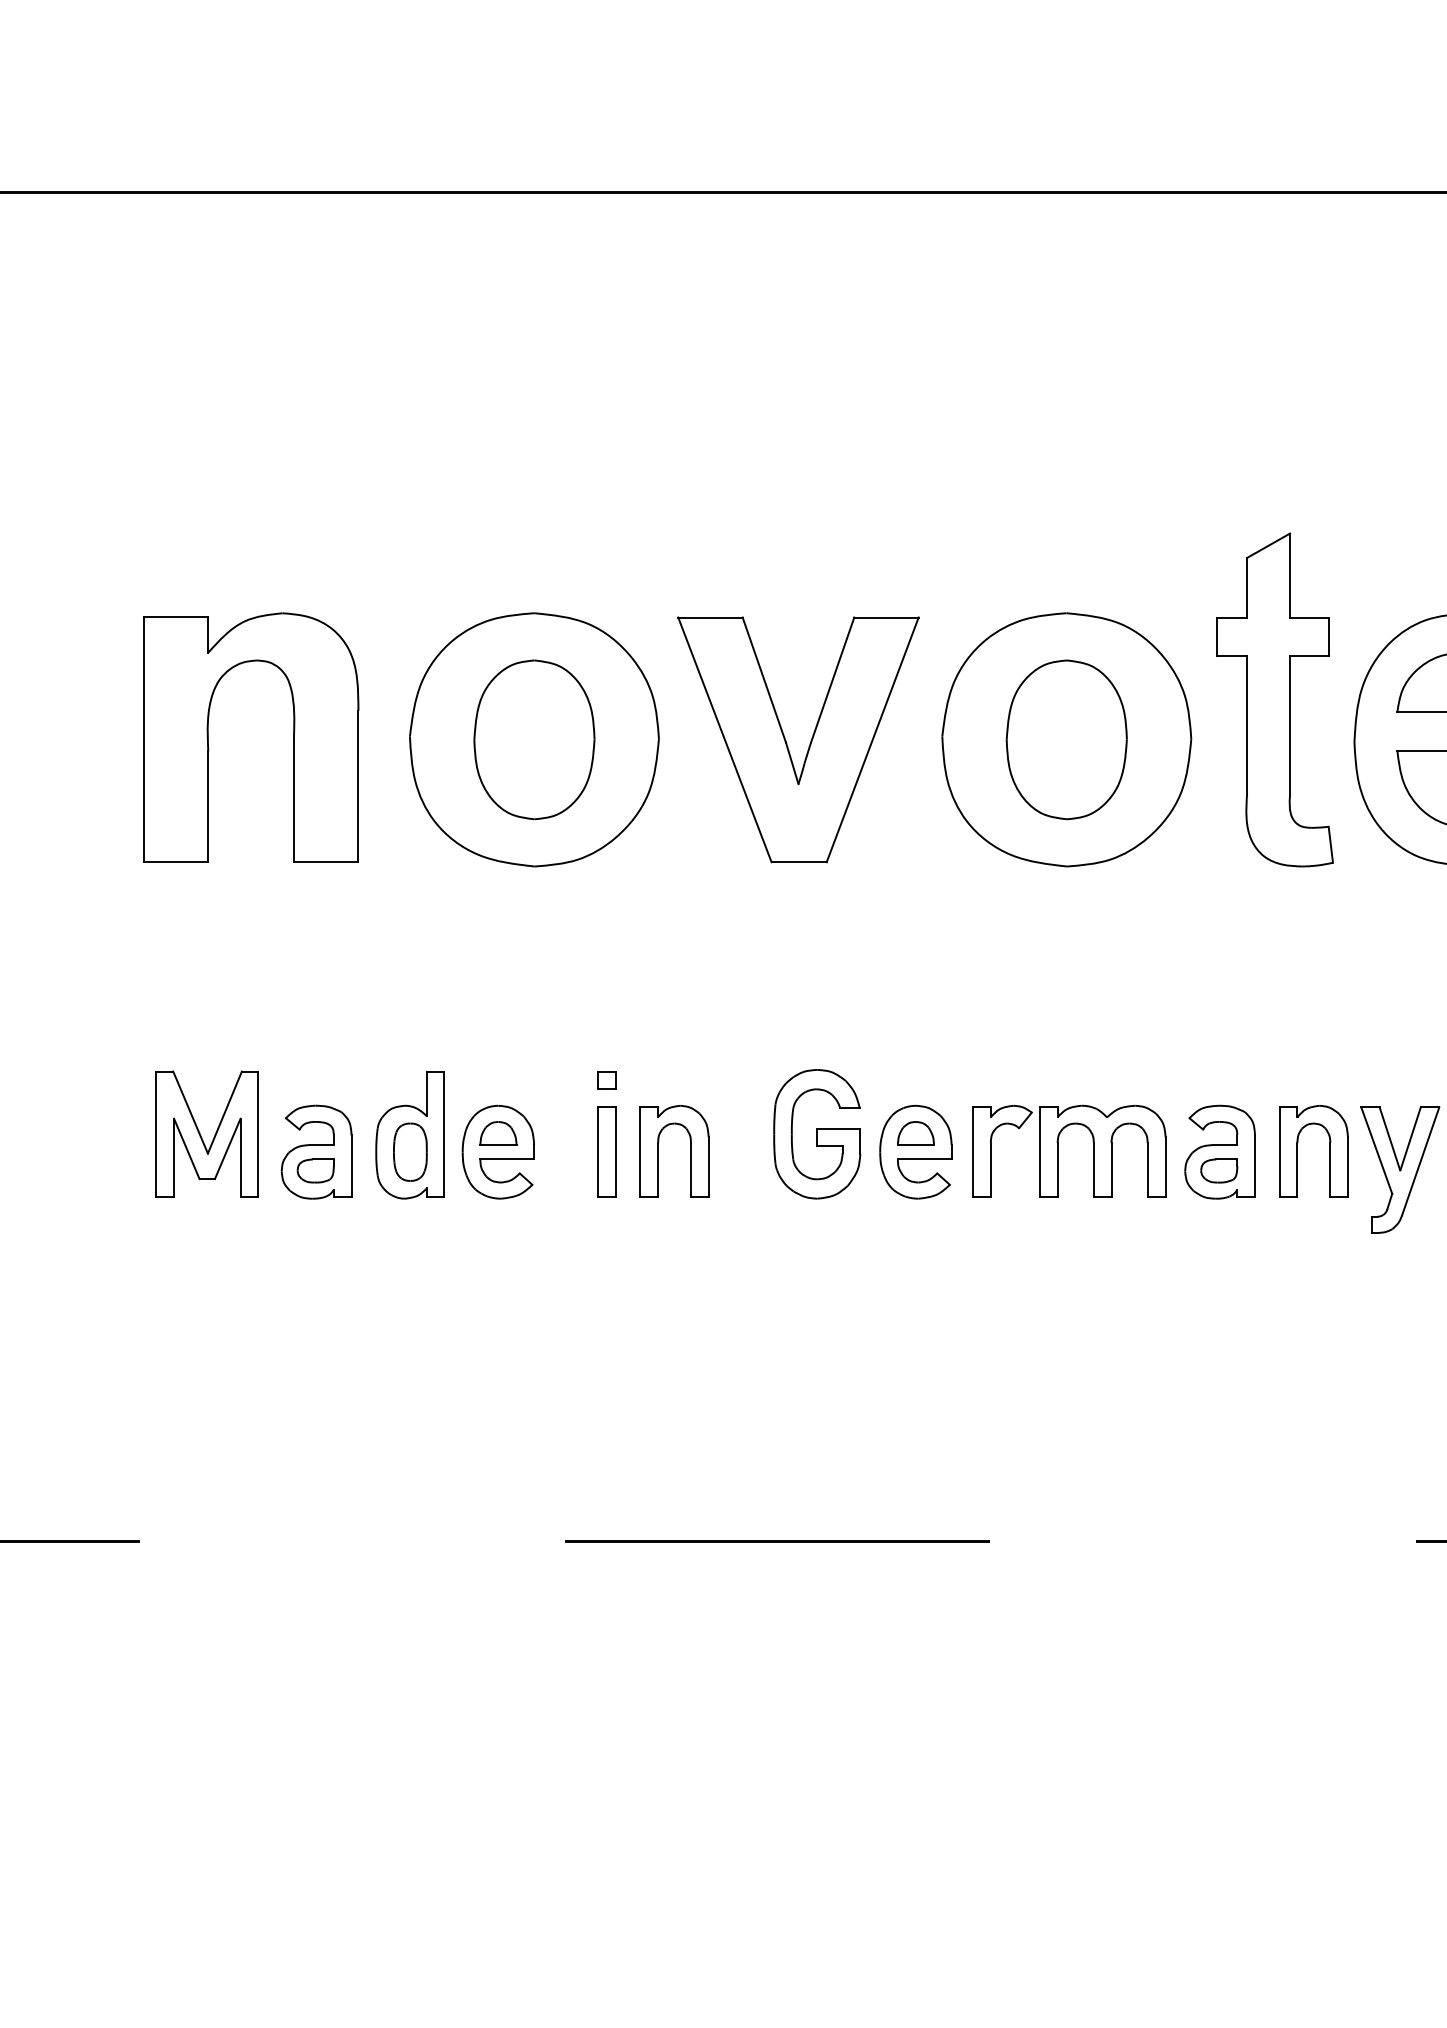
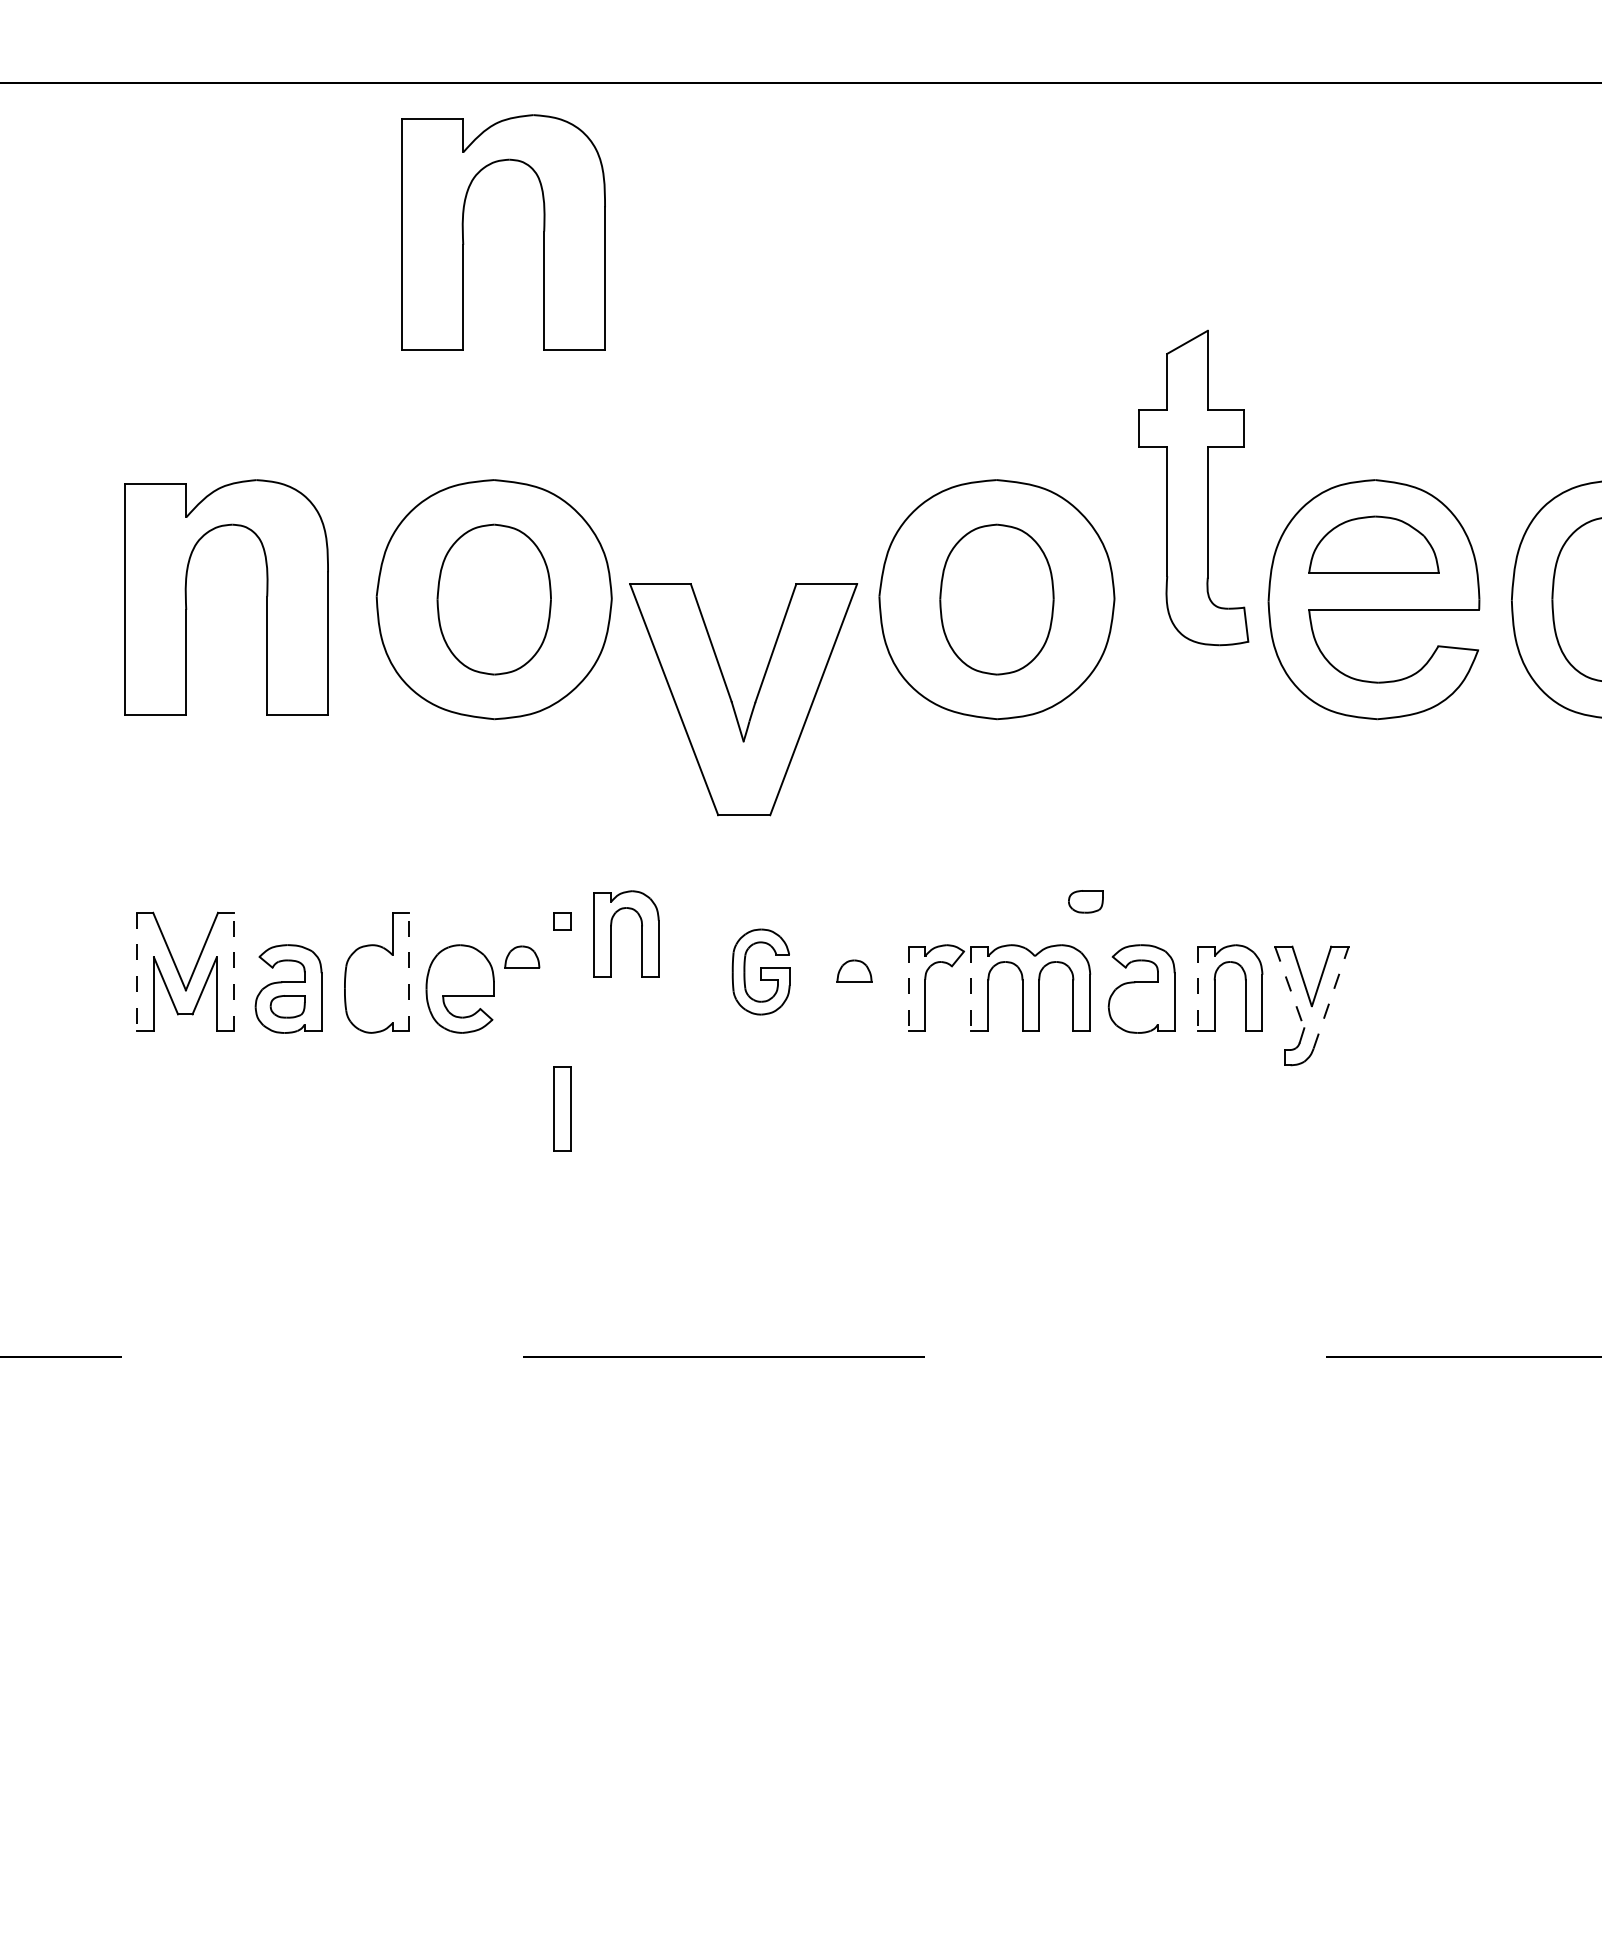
part: (501, 351) -> (463, 232), added
part: (1274, 699) -> (1193, 487), moved
part: (787, 743) -> (733, 703), moved
part: (498, 1132) -> (522, 956), moved
line: (258, 1133) -> (233, 971), solid -> dashed
line: (444, 1133) -> (409, 971), solid -> dashed
part: (816, 1133) -> (760, 971), size x0.7
line: (156, 1134) -> (137, 972), solid -> dashed
part: (658, 1150) -> (611, 933), moved
line: (1376, 1150) -> (1289, 987), solid -> dashed
part: (409, 1151) -> (376, 988), removed
part: (606, 1151) -> (562, 1108), moved
part: (915, 1151) -> (854, 988), removed
line: (973, 1152) -> (908, 989), solid -> dashed
line: (1039, 1152) -> (971, 989), solid -> dashed
line: (1280, 1152) -> (1198, 989), solid -> dashed
line: (1421, 1161) -> (1331, 997), solid -> dashed
part: (1218, 1170) -> (1085, 901), moved

